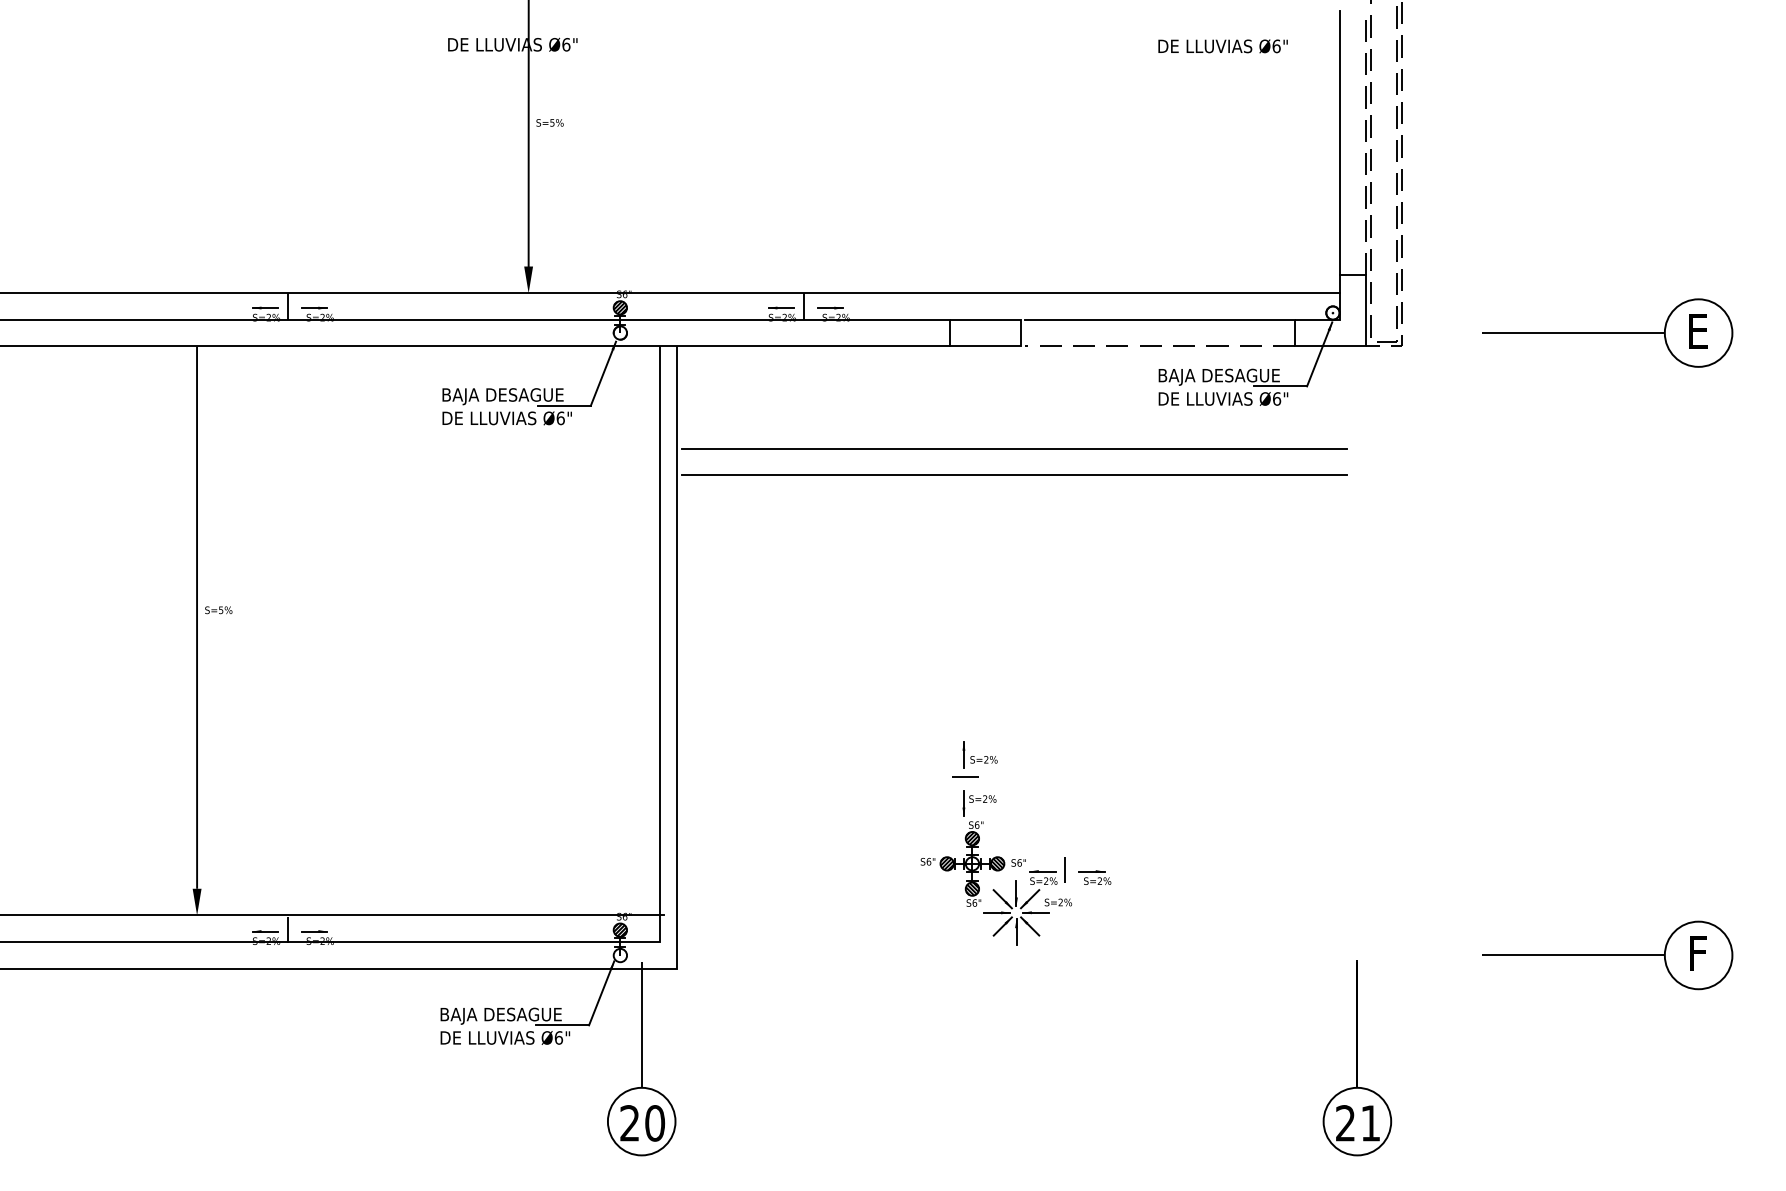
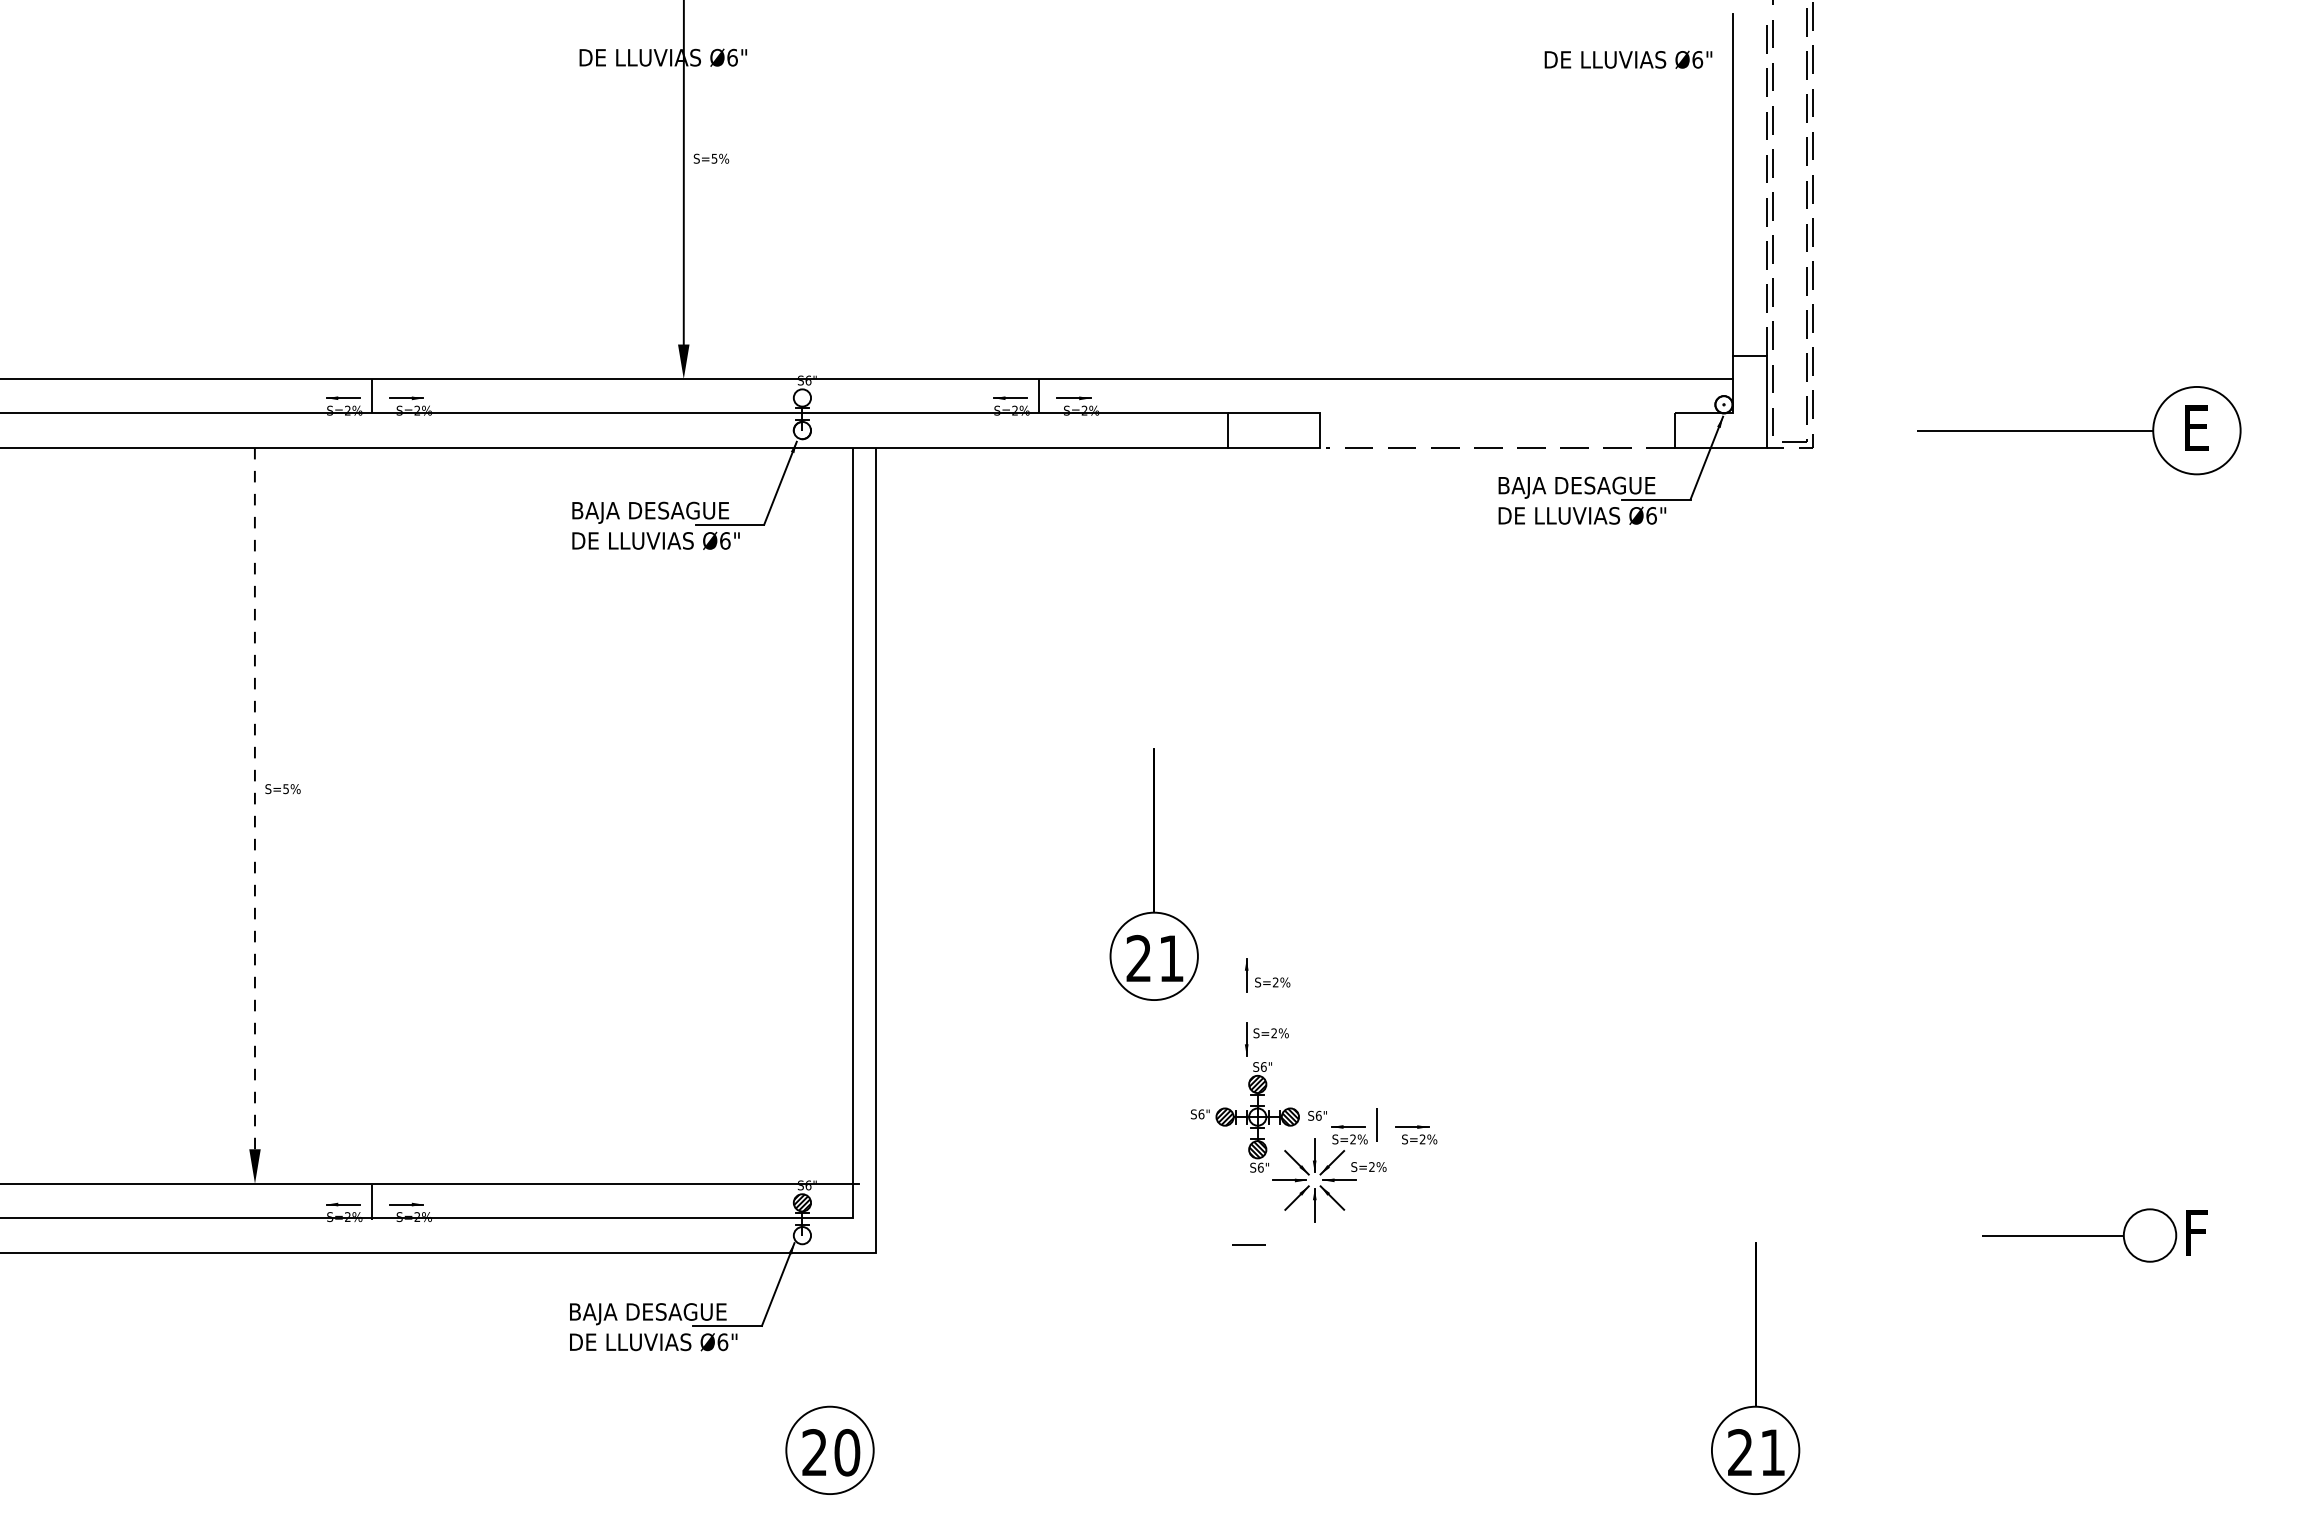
text: (1222, 46) -> (1627, 59), moved
hatch: (620, 307) -> (802, 397), removed
line: (1160, 319) -> (1500, 413), removed
line: (1014, 448) -> (1312, 579), removed
line: (1014, 475) -> (1312, 614), removed
line: (197, 617) -> (255, 798), solid -> dashed
part: (892, 676) -> (1154, 874), added
line: (965, 776) -> (1248, 1244), moved
part: (1607, 955) -> (2079, 1235), size x0.6
line: (641, 1024) -> (829, 1324), removed

